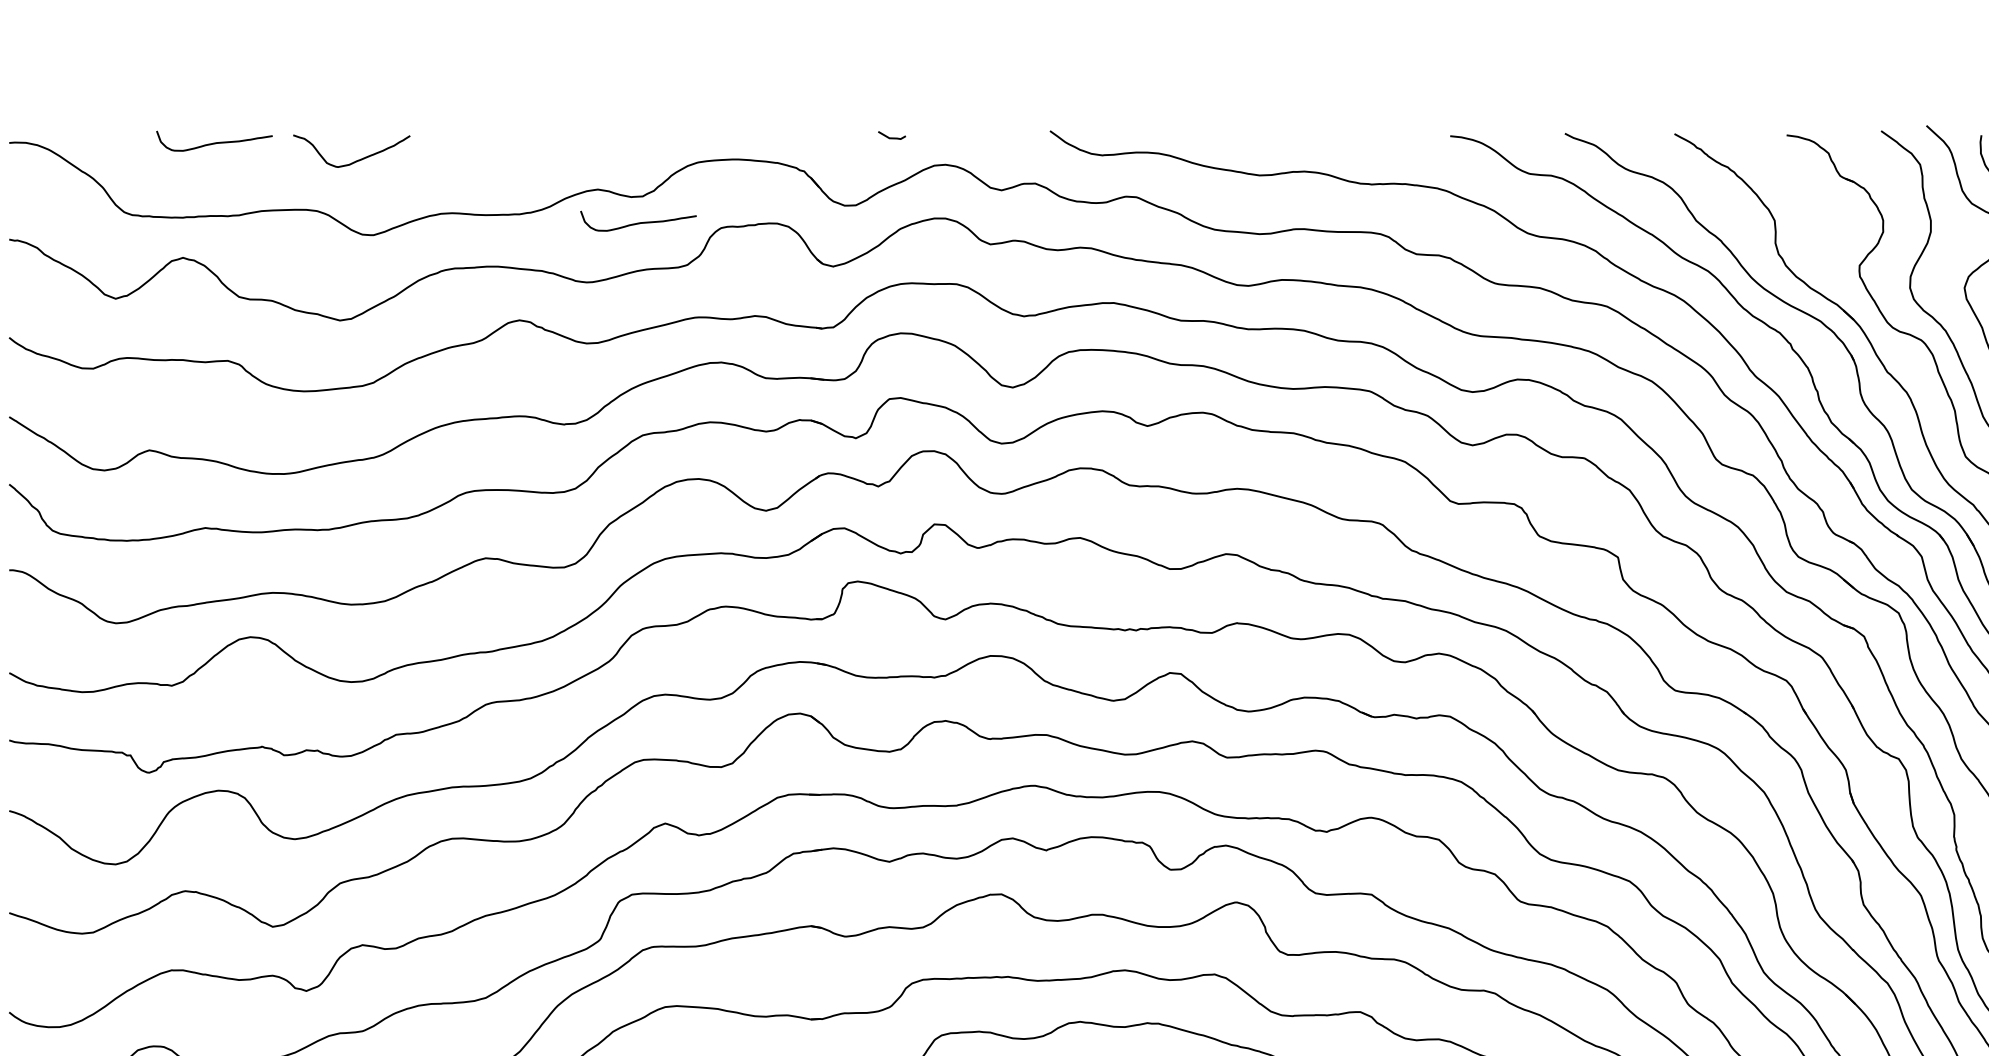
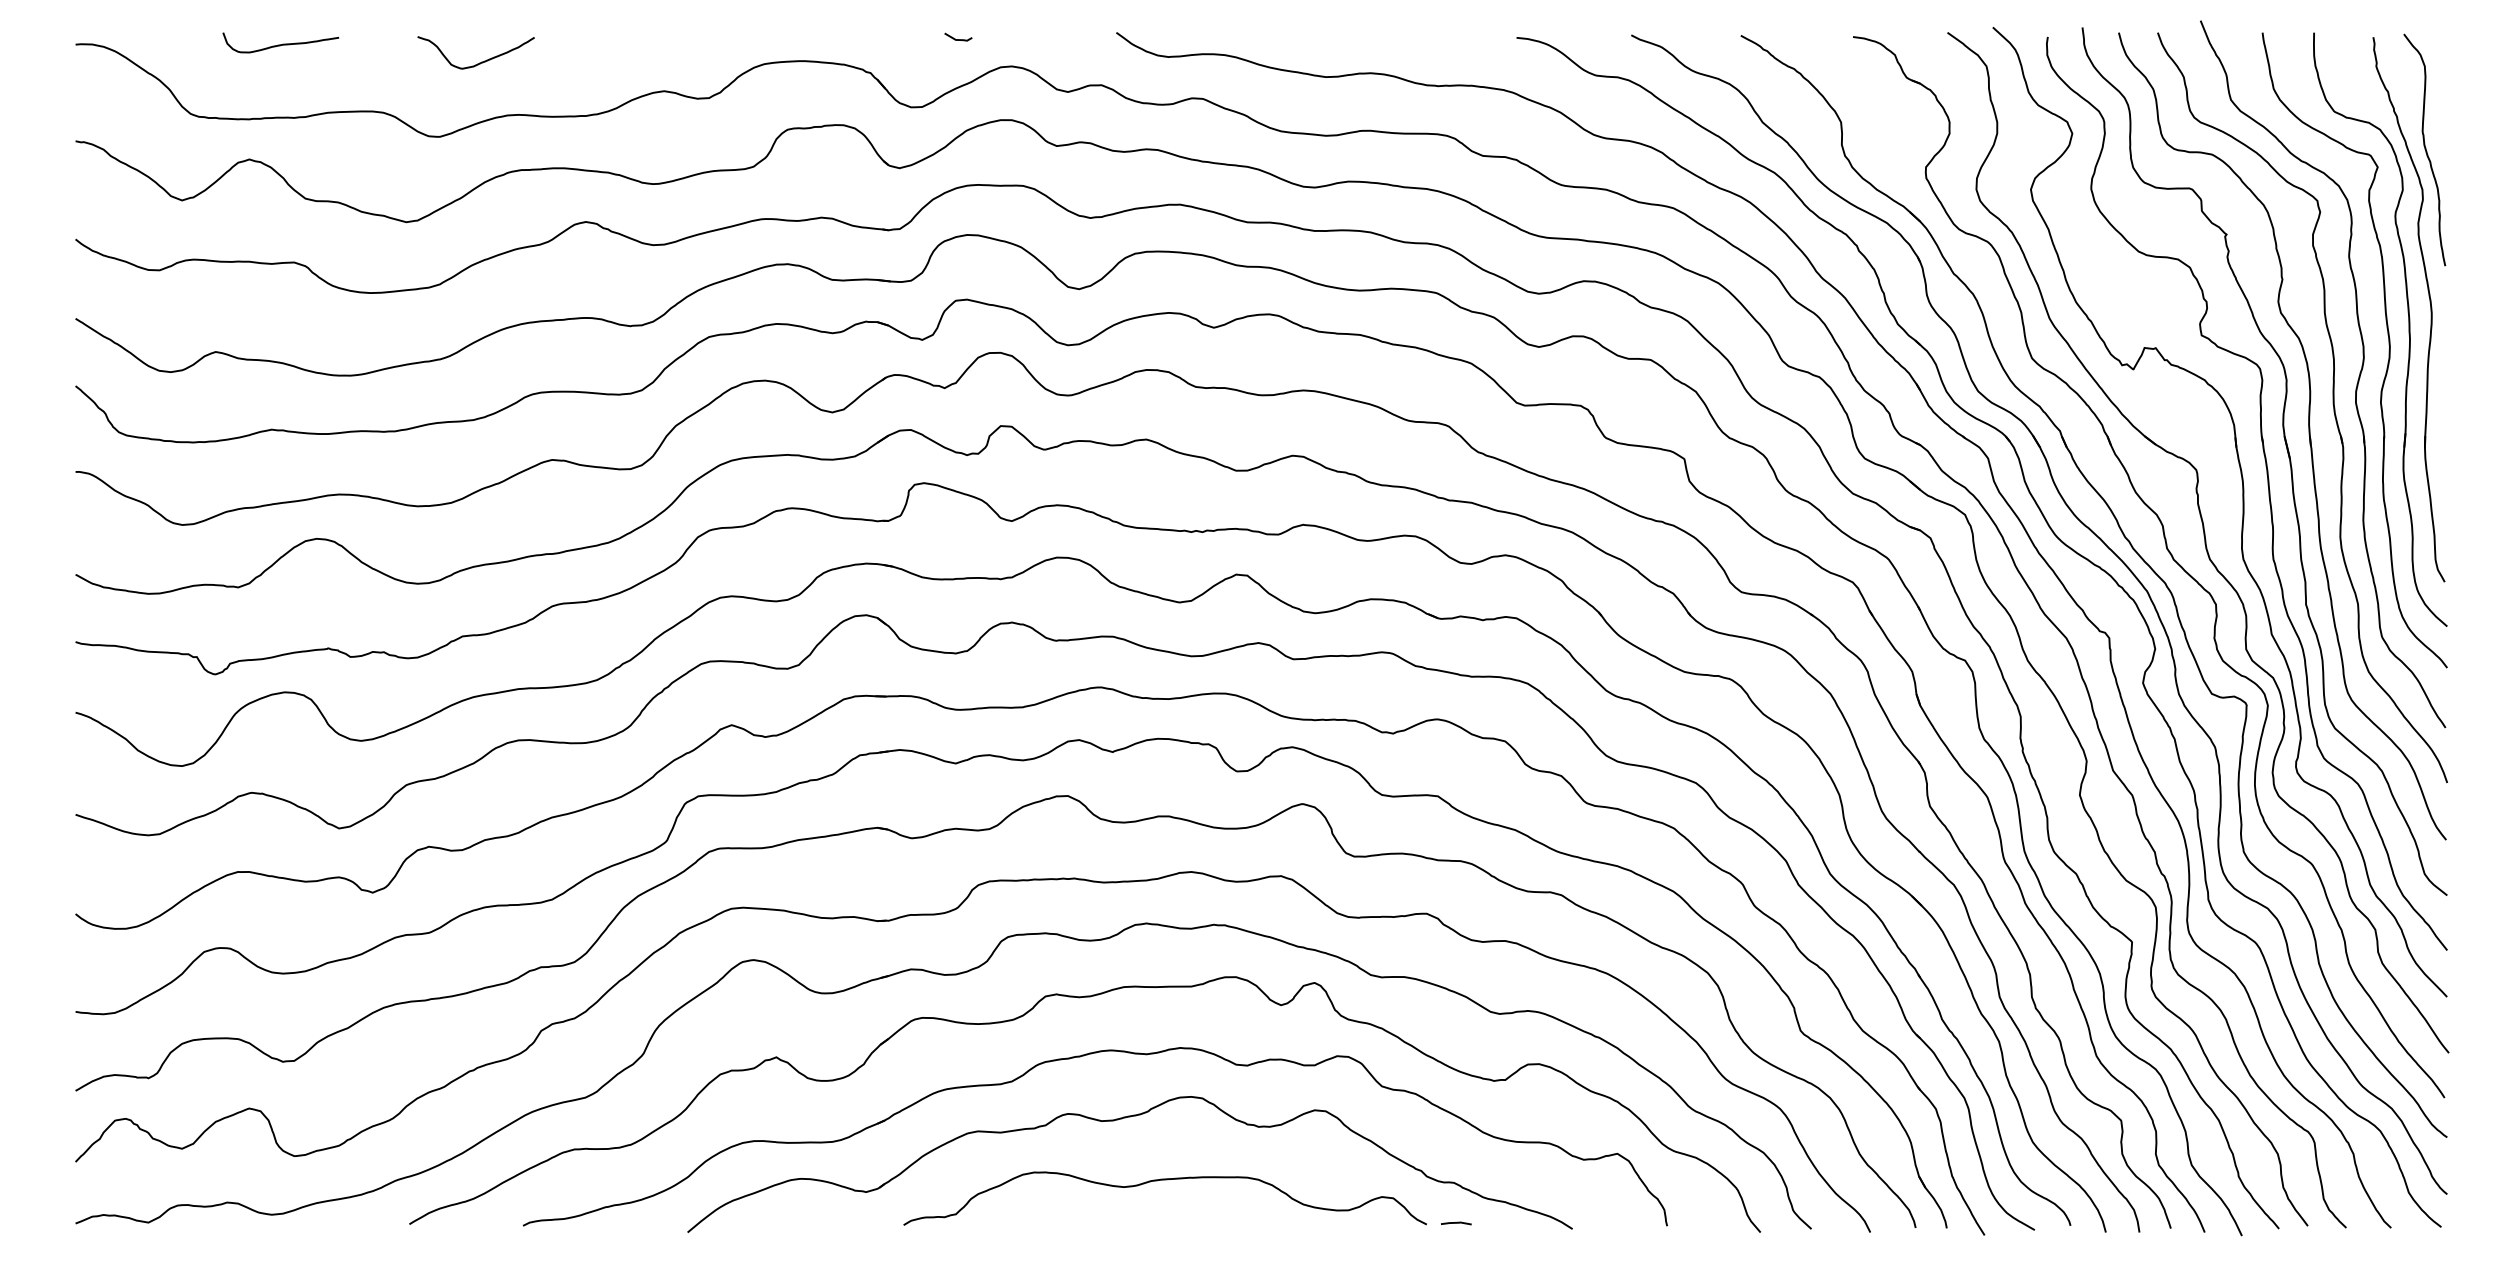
curve: (355, 160) -> (479, 62), moved
curve: (638, 222) -> (704, 124), removed

